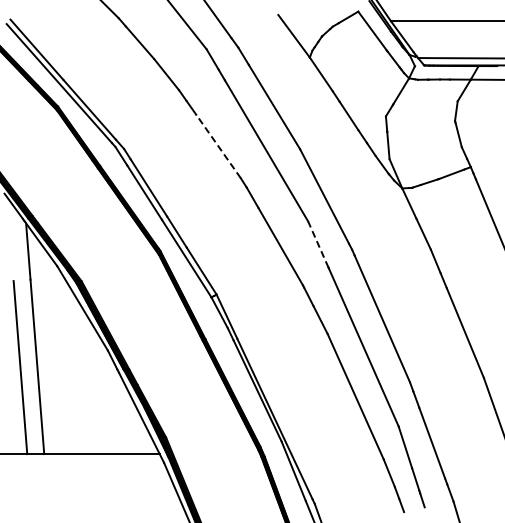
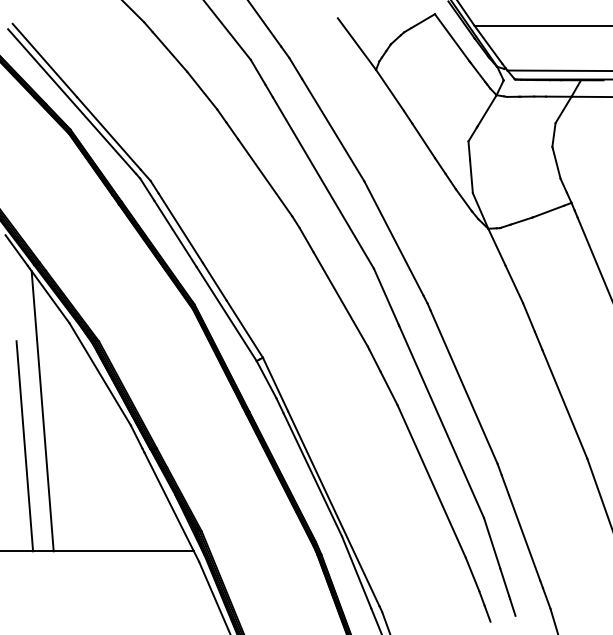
line: (218, 146) -> (265, 177), dashed -> solid
line: (318, 244) -> (386, 296), dashed -> solid

